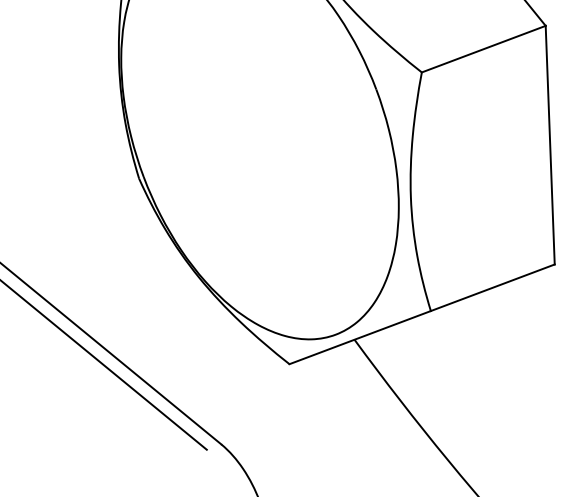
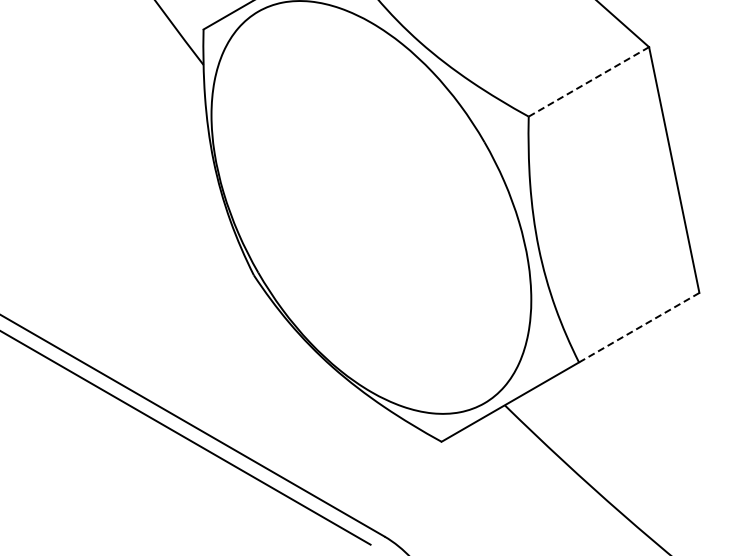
line: (483, 48) -> (588, 81), solid -> dashed
line: (493, 287) -> (639, 327), solid -> dashed

